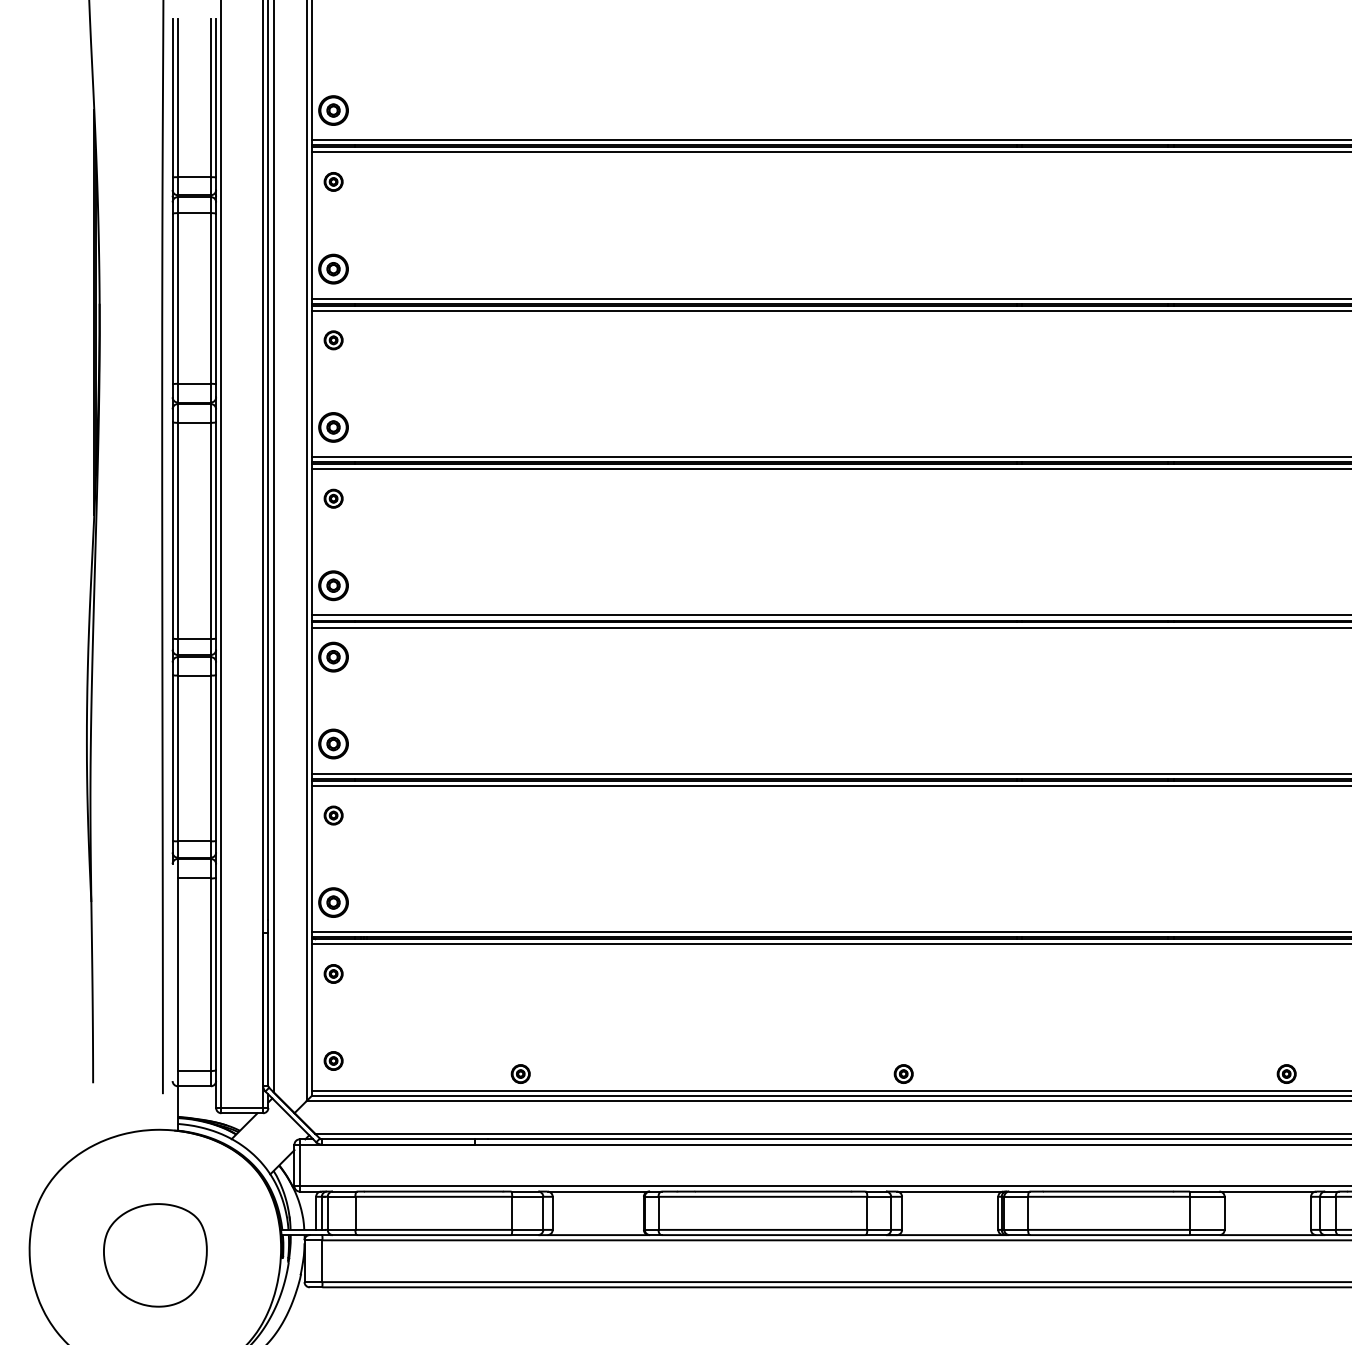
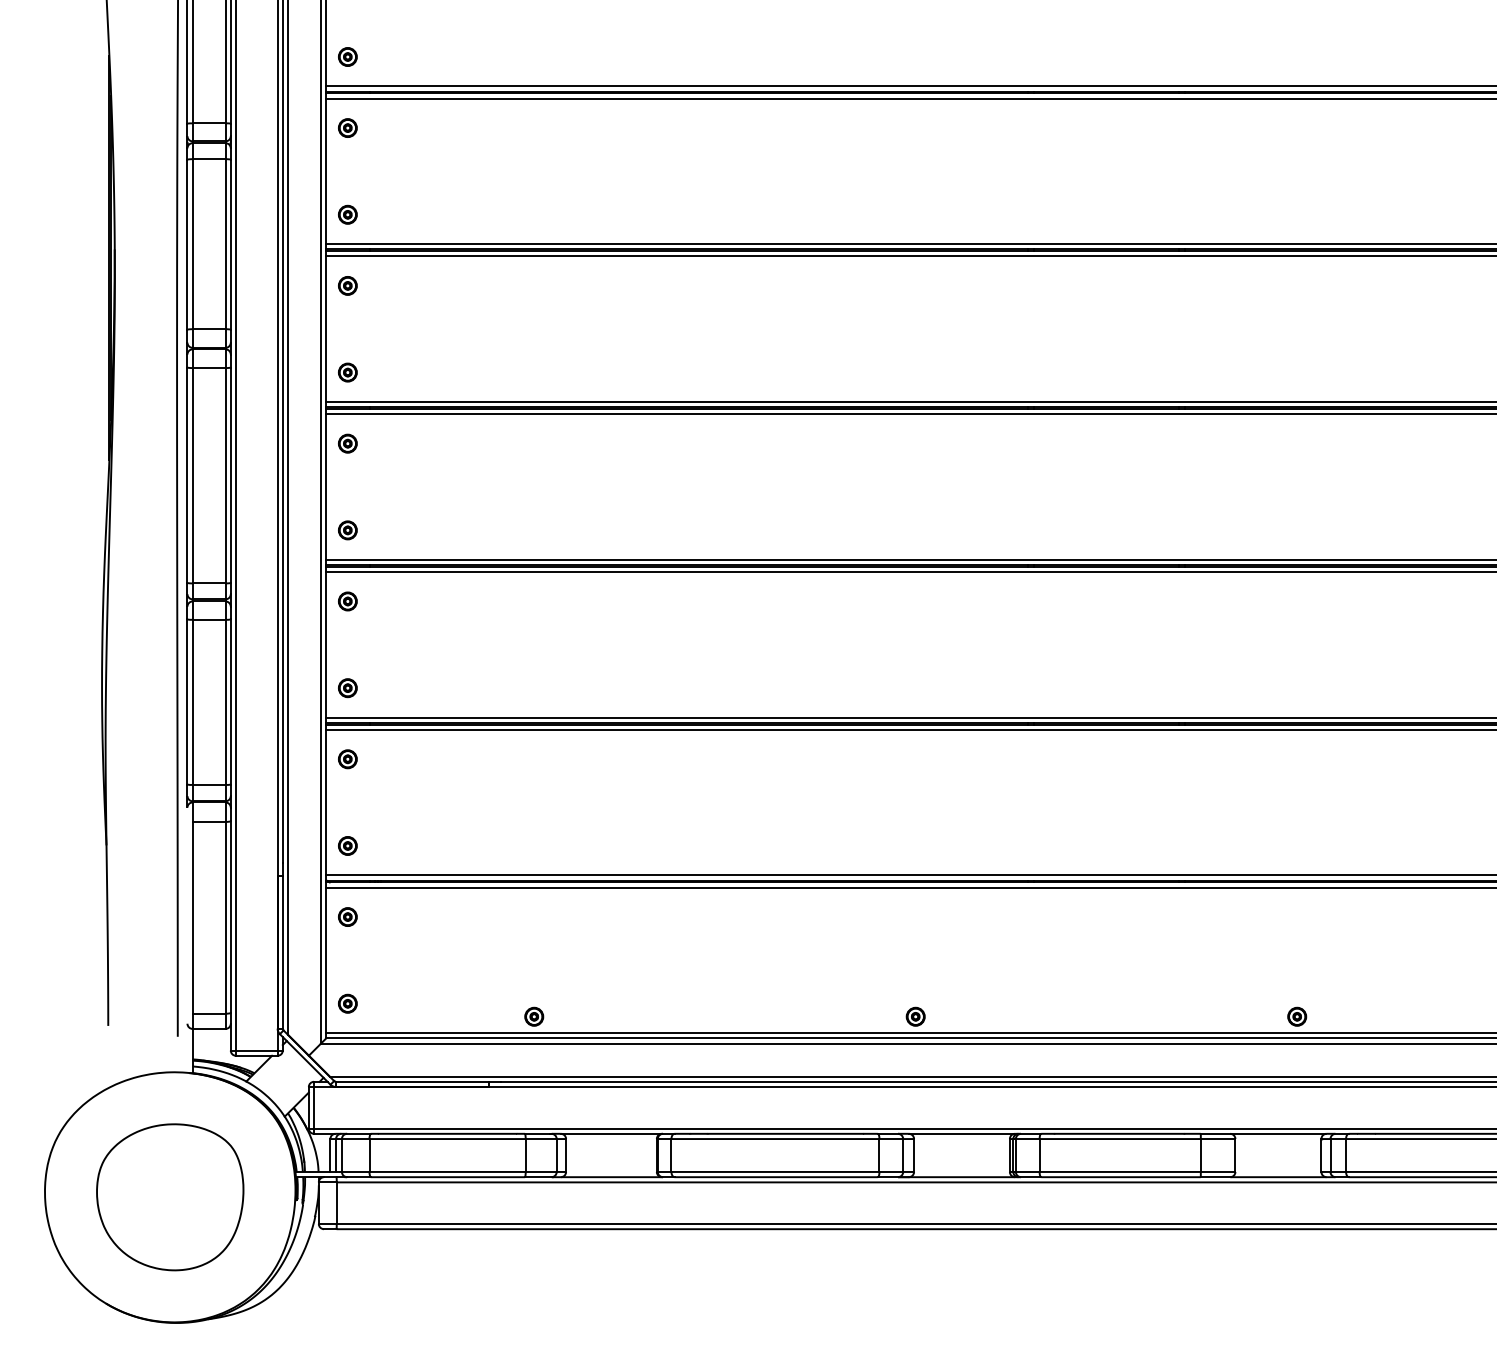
part: (333, 110) -> (347, 56), size x0.62
part: (333, 268) -> (347, 214), size x0.62
part: (333, 427) -> (347, 372), size x0.62
part: (333, 585) -> (347, 530), size x0.62
part: (333, 657) -> (347, 601), size x0.62
part: (333, 744) -> (347, 688), size x0.62
part: (333, 902) -> (347, 845), size x0.62
part: (155, 1255) -> (170, 1197), size x1.43

